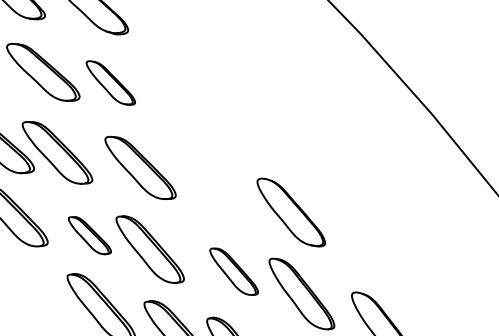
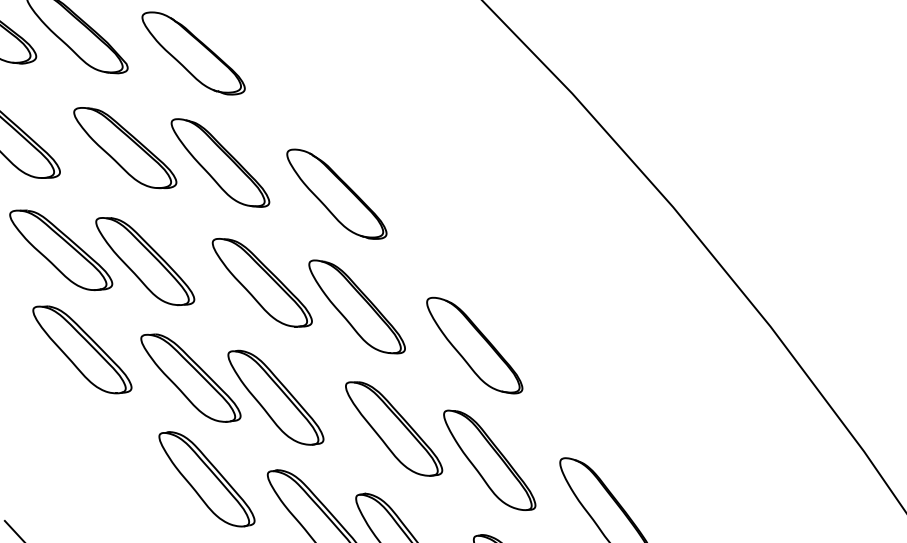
part: (110, 82) -> (220, 162), size x1.43
part: (193, 104) -> (336, 193), added
part: (207, 184) -> (356, 306), added
part: (89, 235) -> (190, 377), size x1.67
part: (234, 271) -> (394, 428), size x1.43

